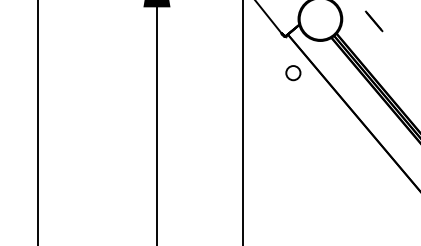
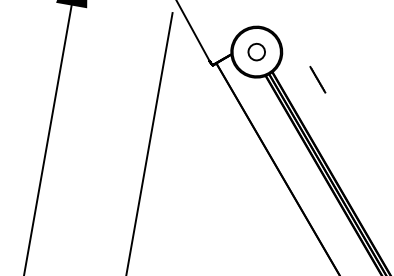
line: (373, 21) -> (317, 79), moved
circle: (293, 73) -> (256, 52), moved

